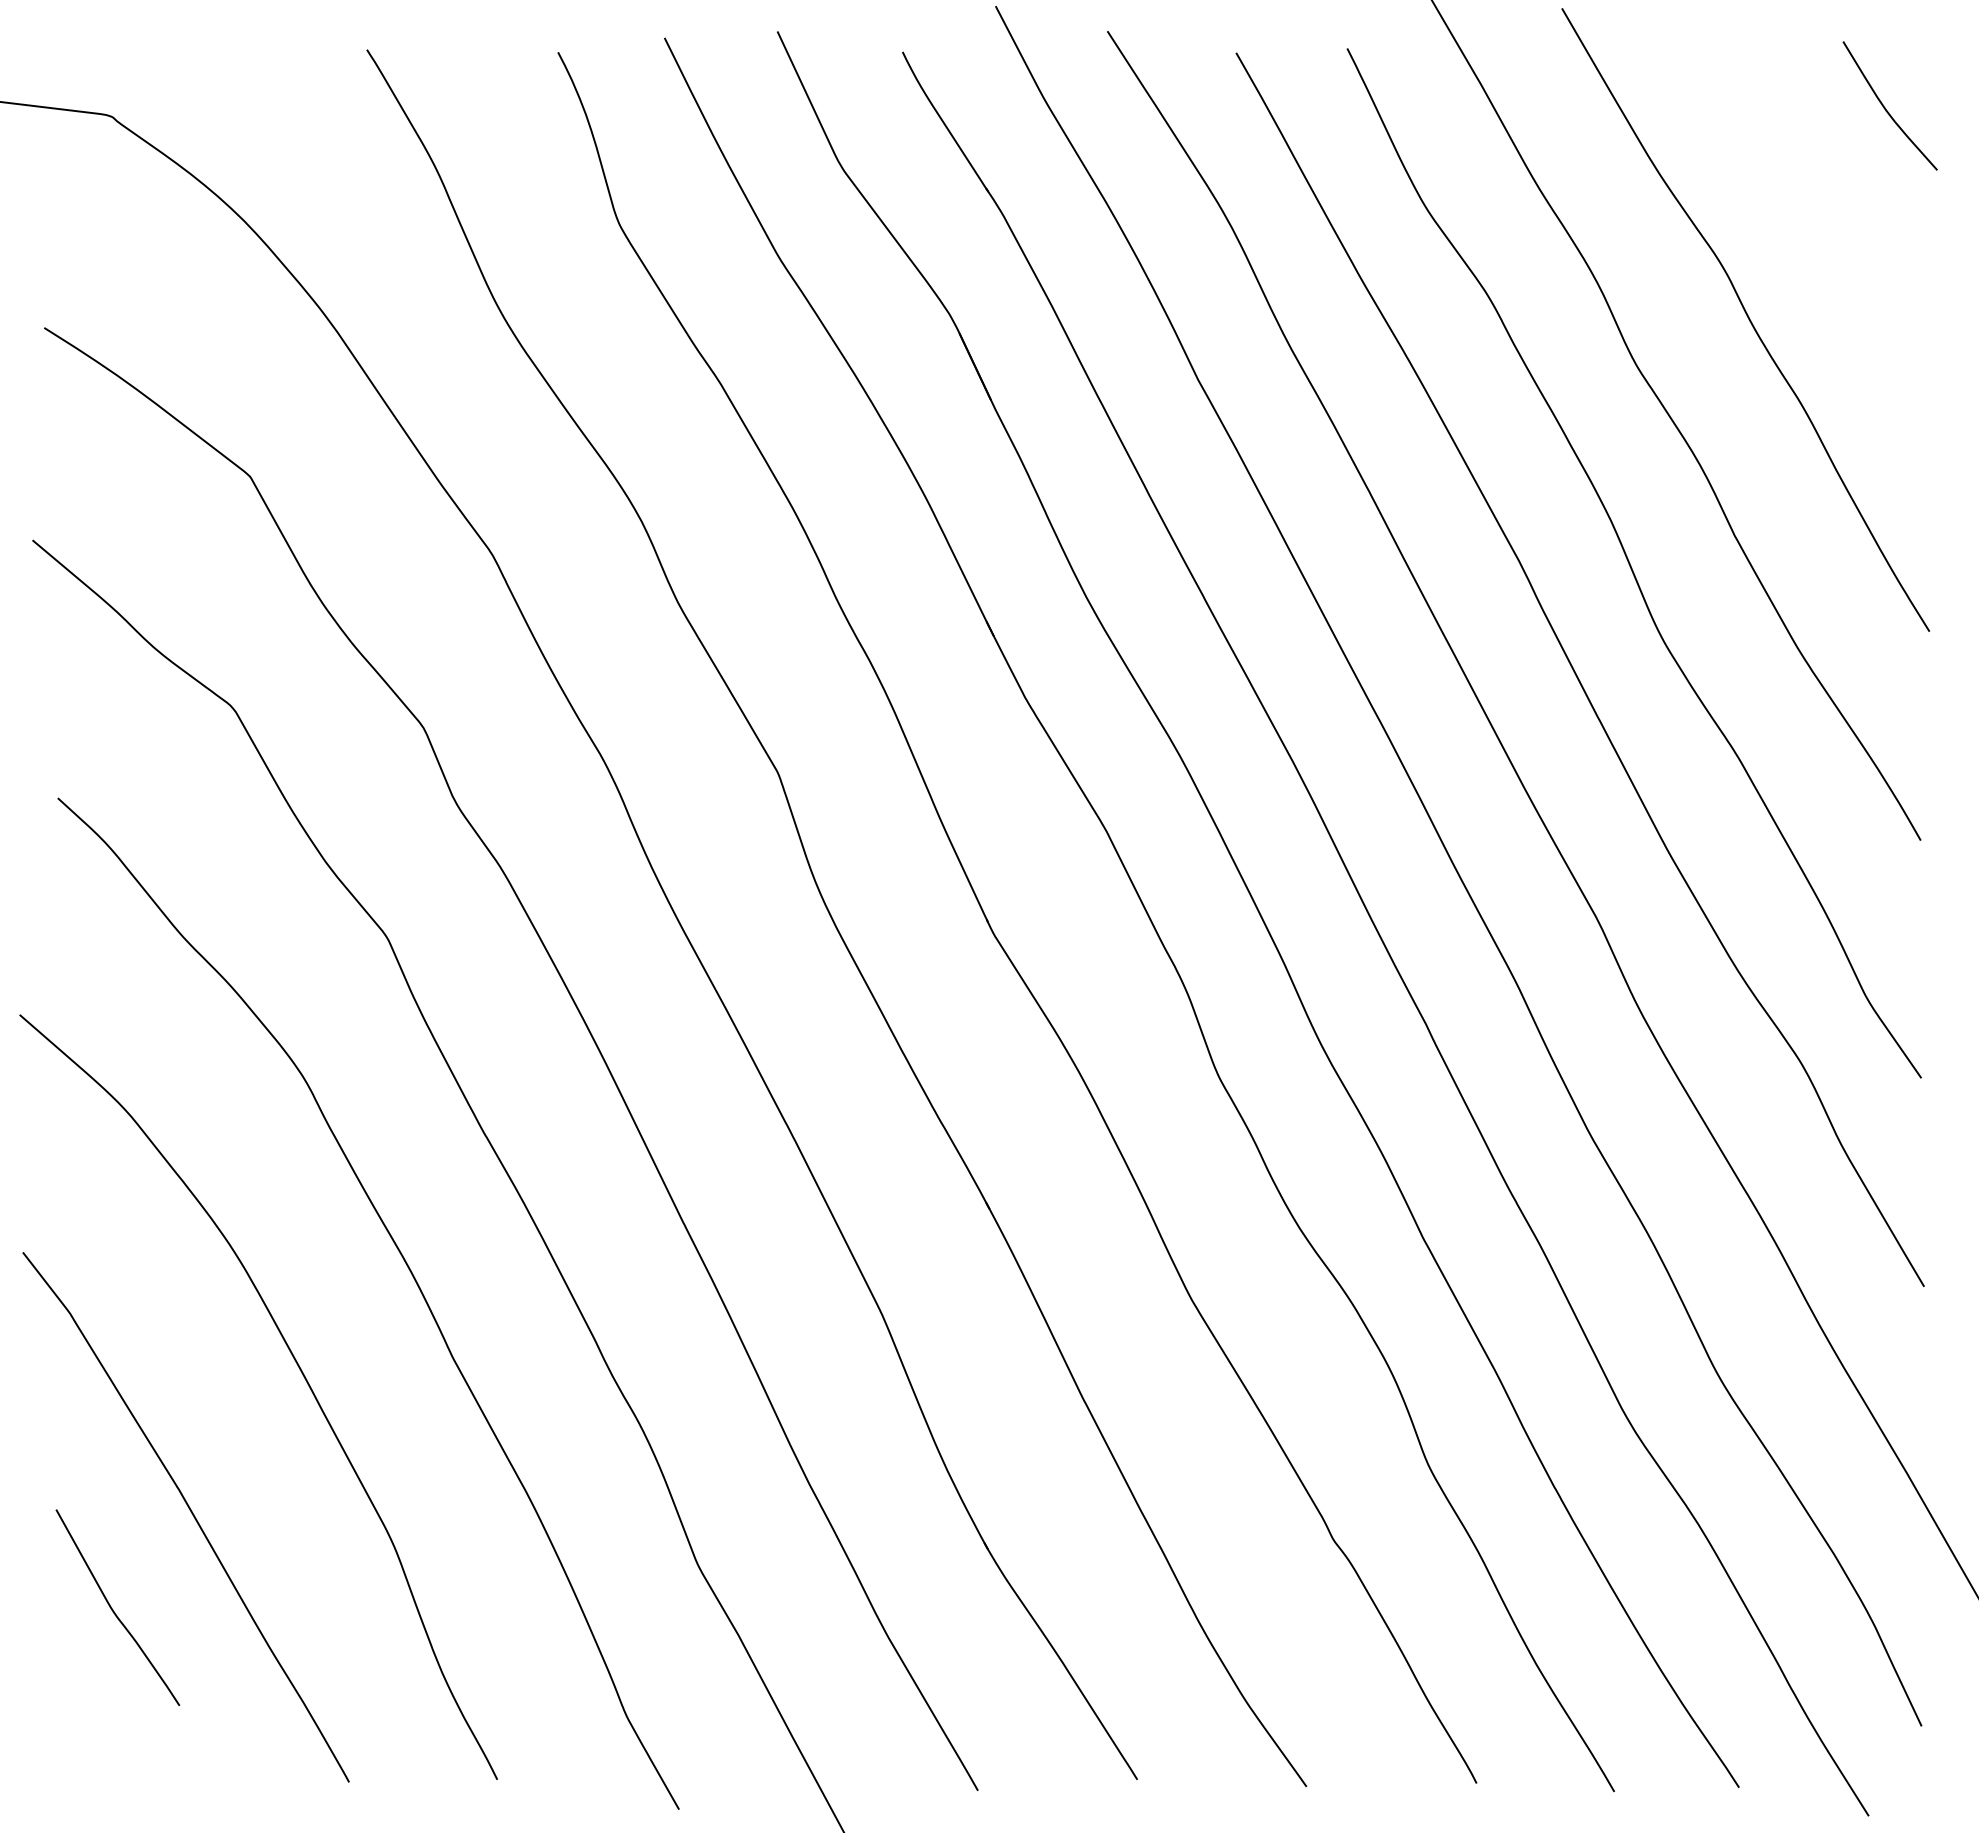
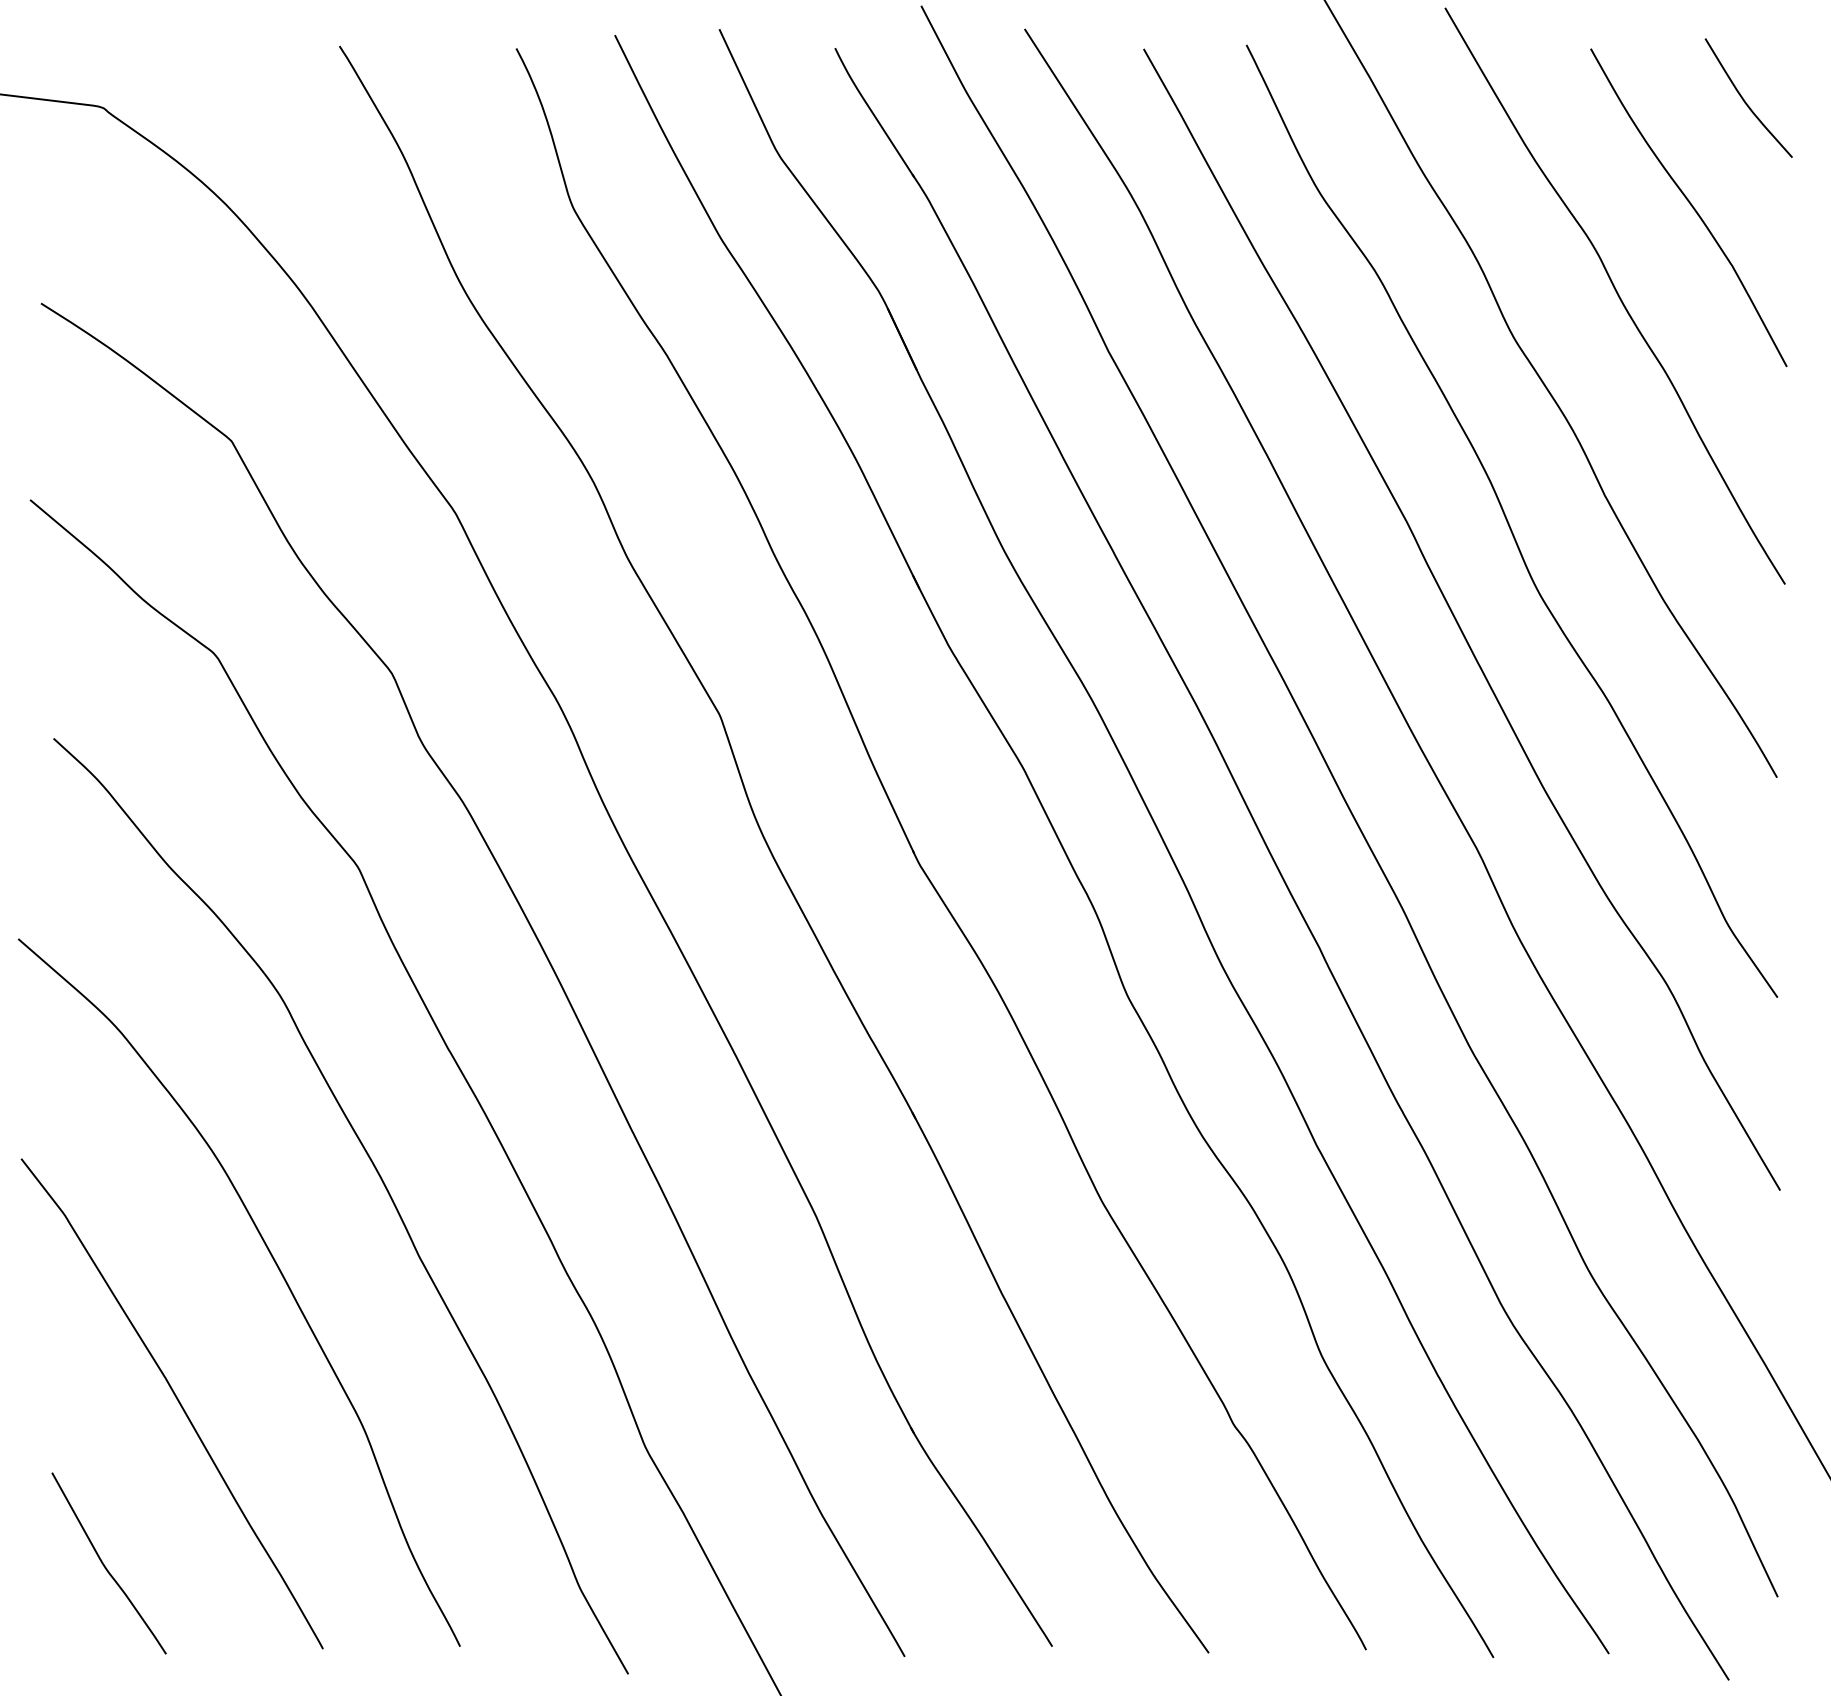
curve: (1827, 222) -> (1690, 205), added
curve: (113, 1609) -> (105, 1565), moved

